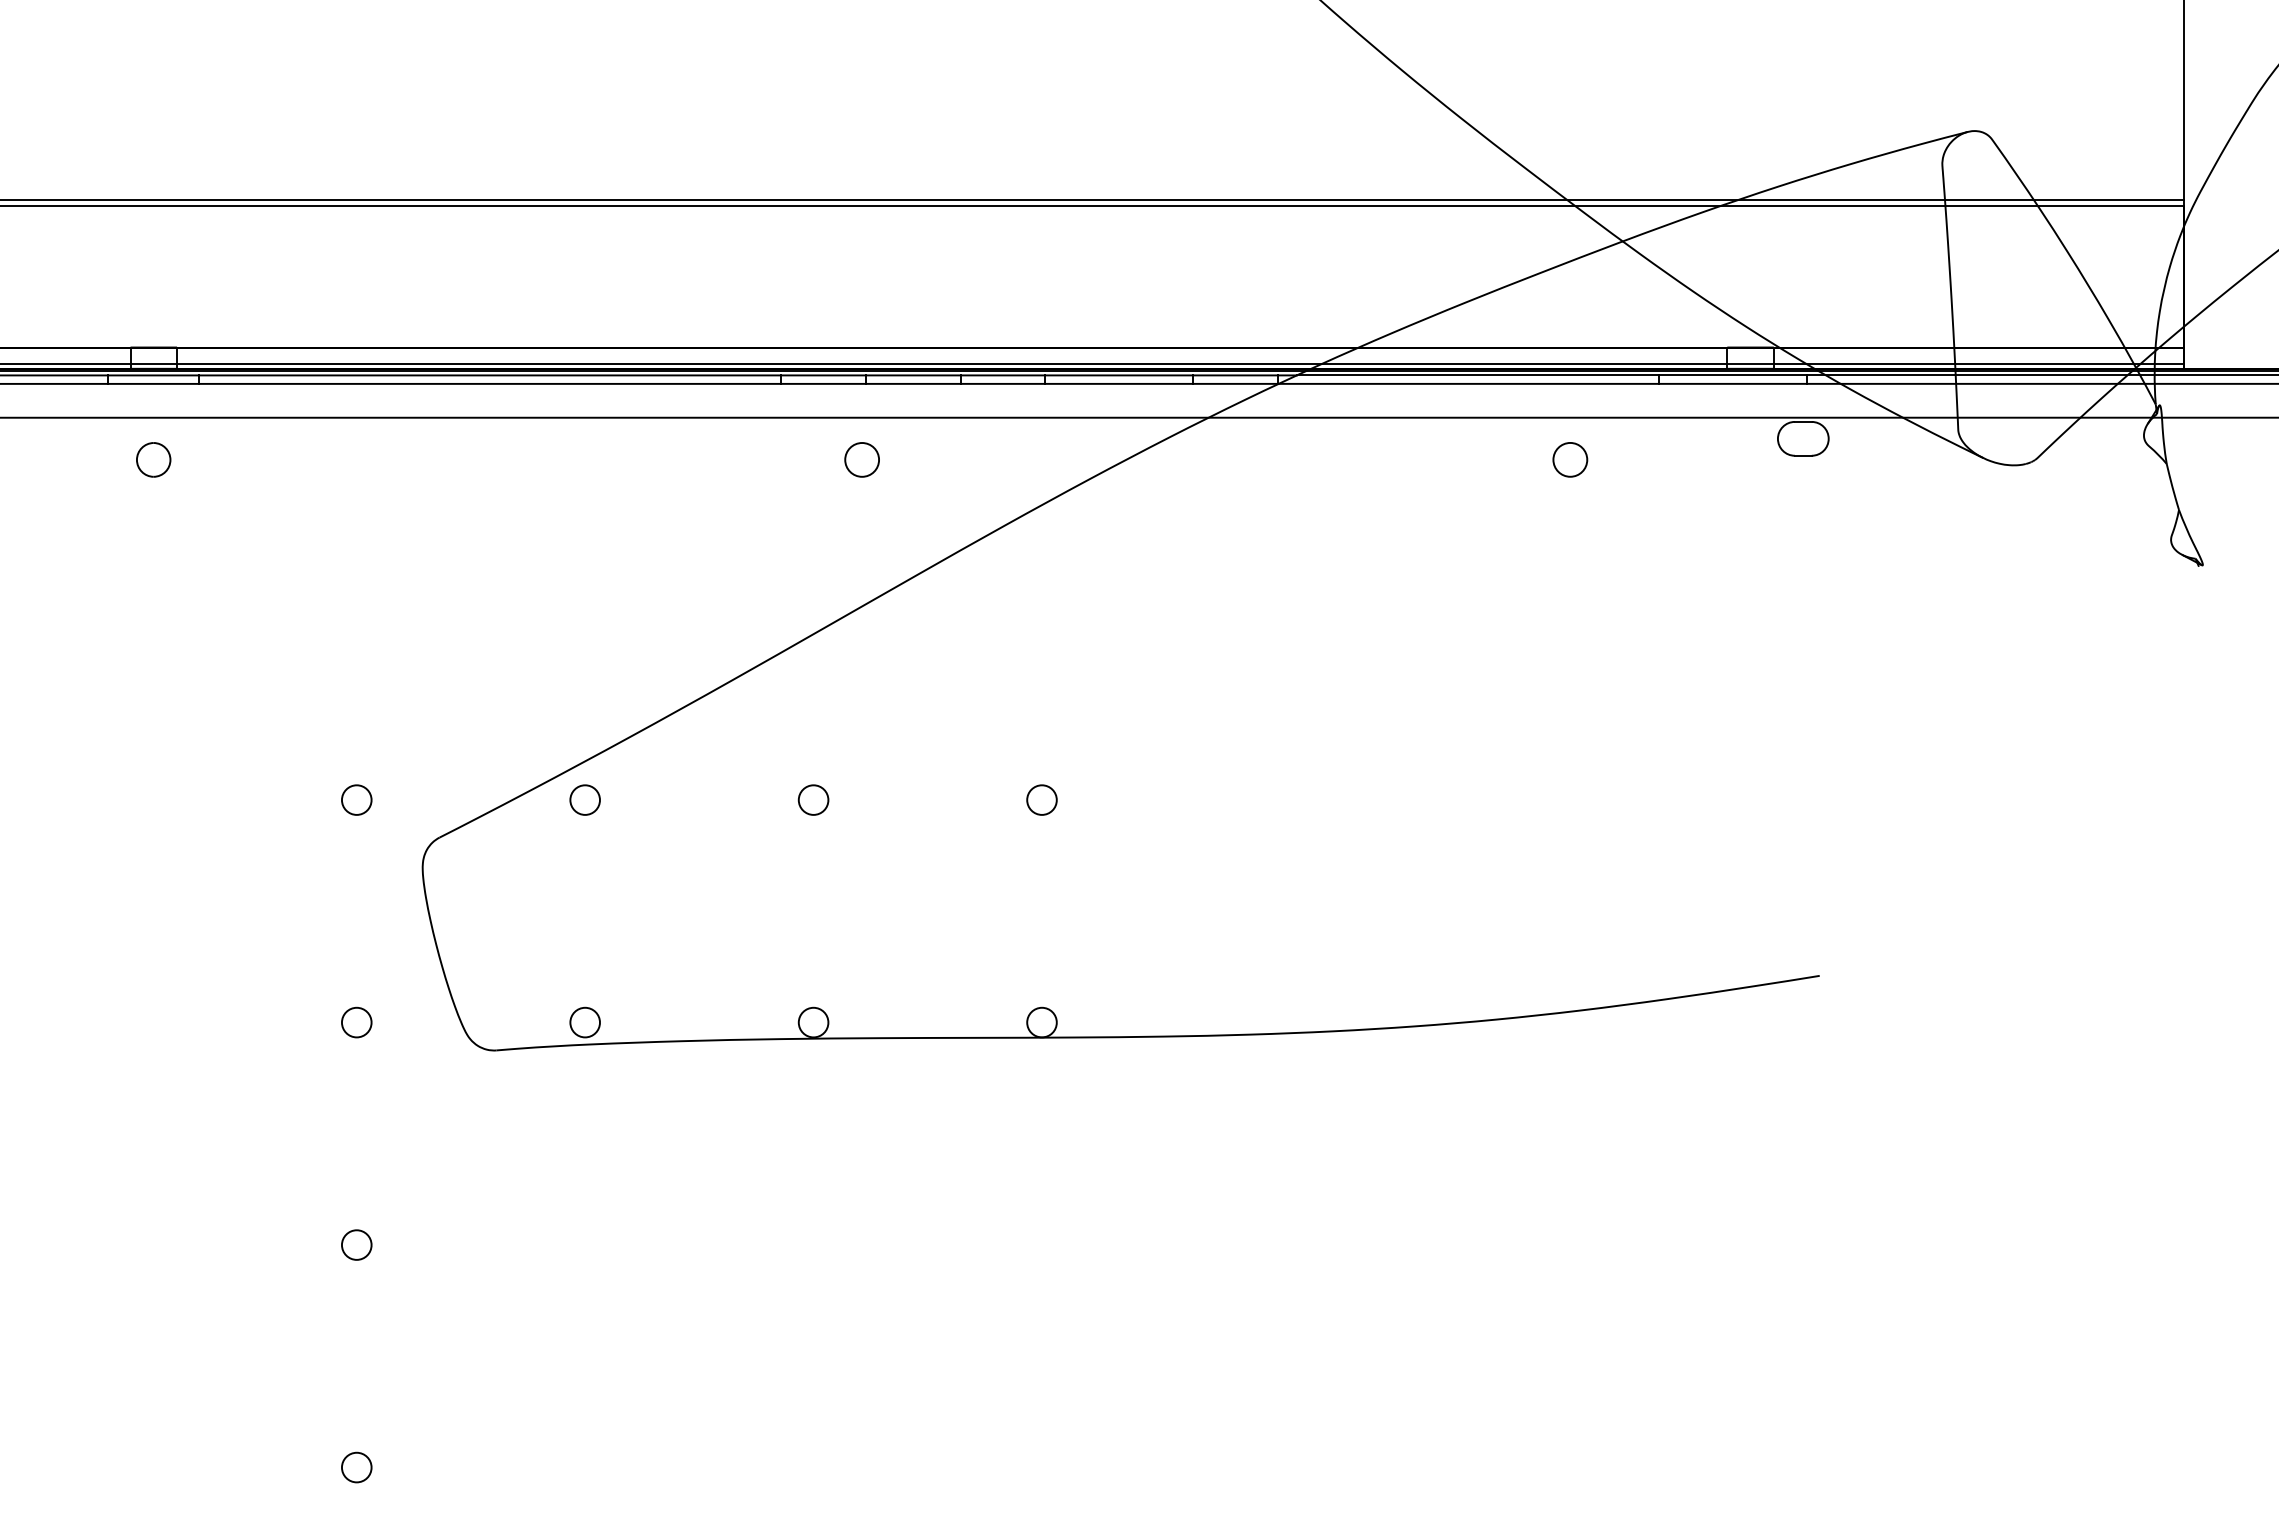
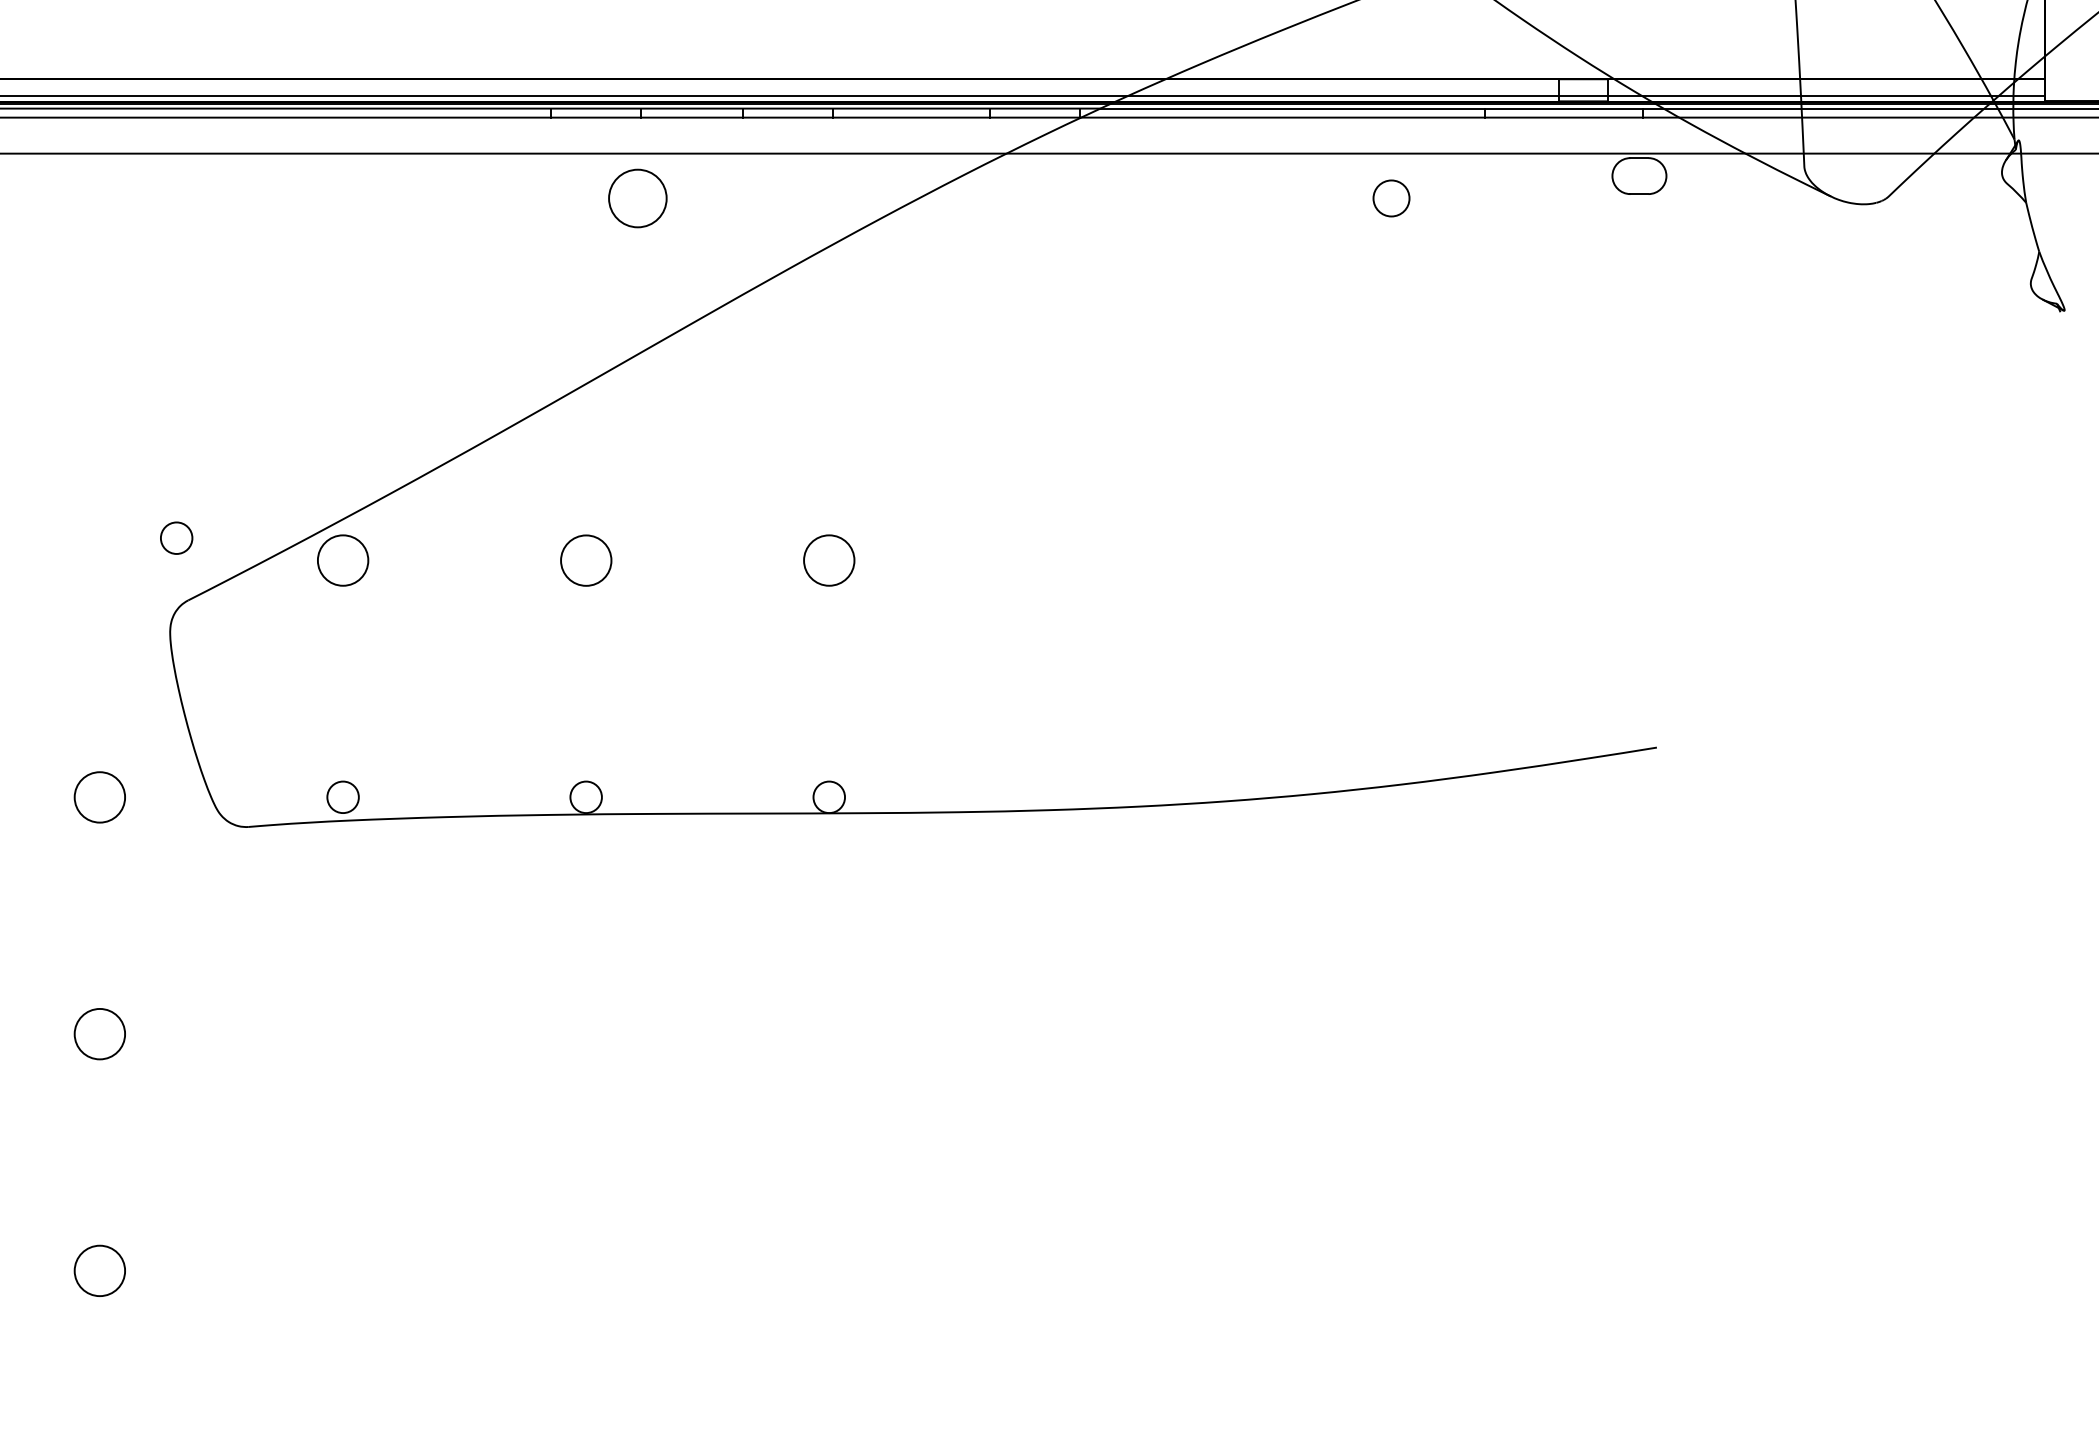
circle: (862, 459) -> (638, 198), size x1.6
circle: (356, 799) -> (176, 537), moved
circle: (585, 799) -> (343, 559), size x1.6
circle: (813, 799) -> (586, 559), size x1.6
circle: (1041, 799) -> (828, 559), size x1.6
circle: (356, 1022) -> (99, 797), size x1.6
circle: (356, 1244) -> (99, 1033), size x1.6
circle: (356, 1467) -> (99, 1270), size x1.6

